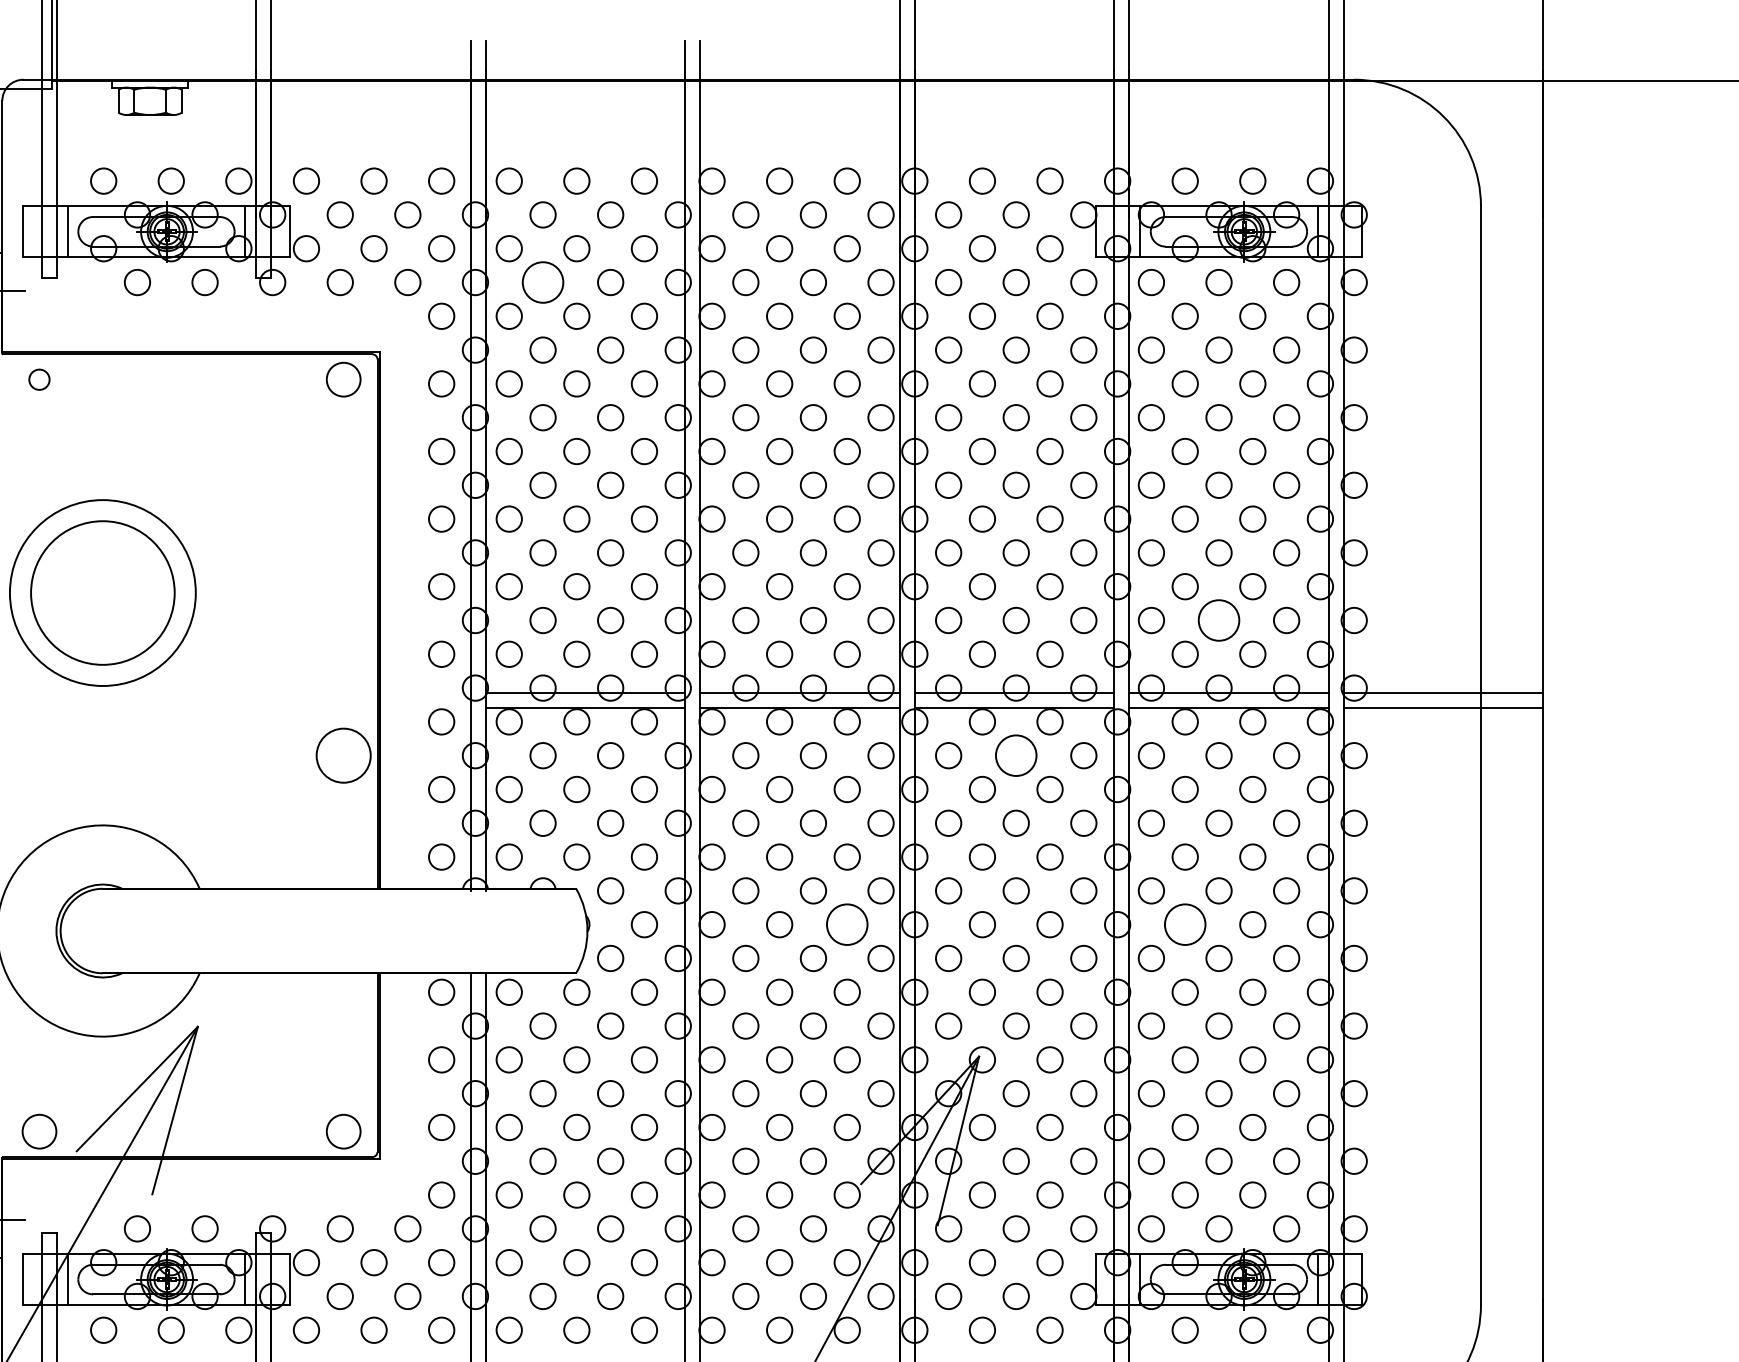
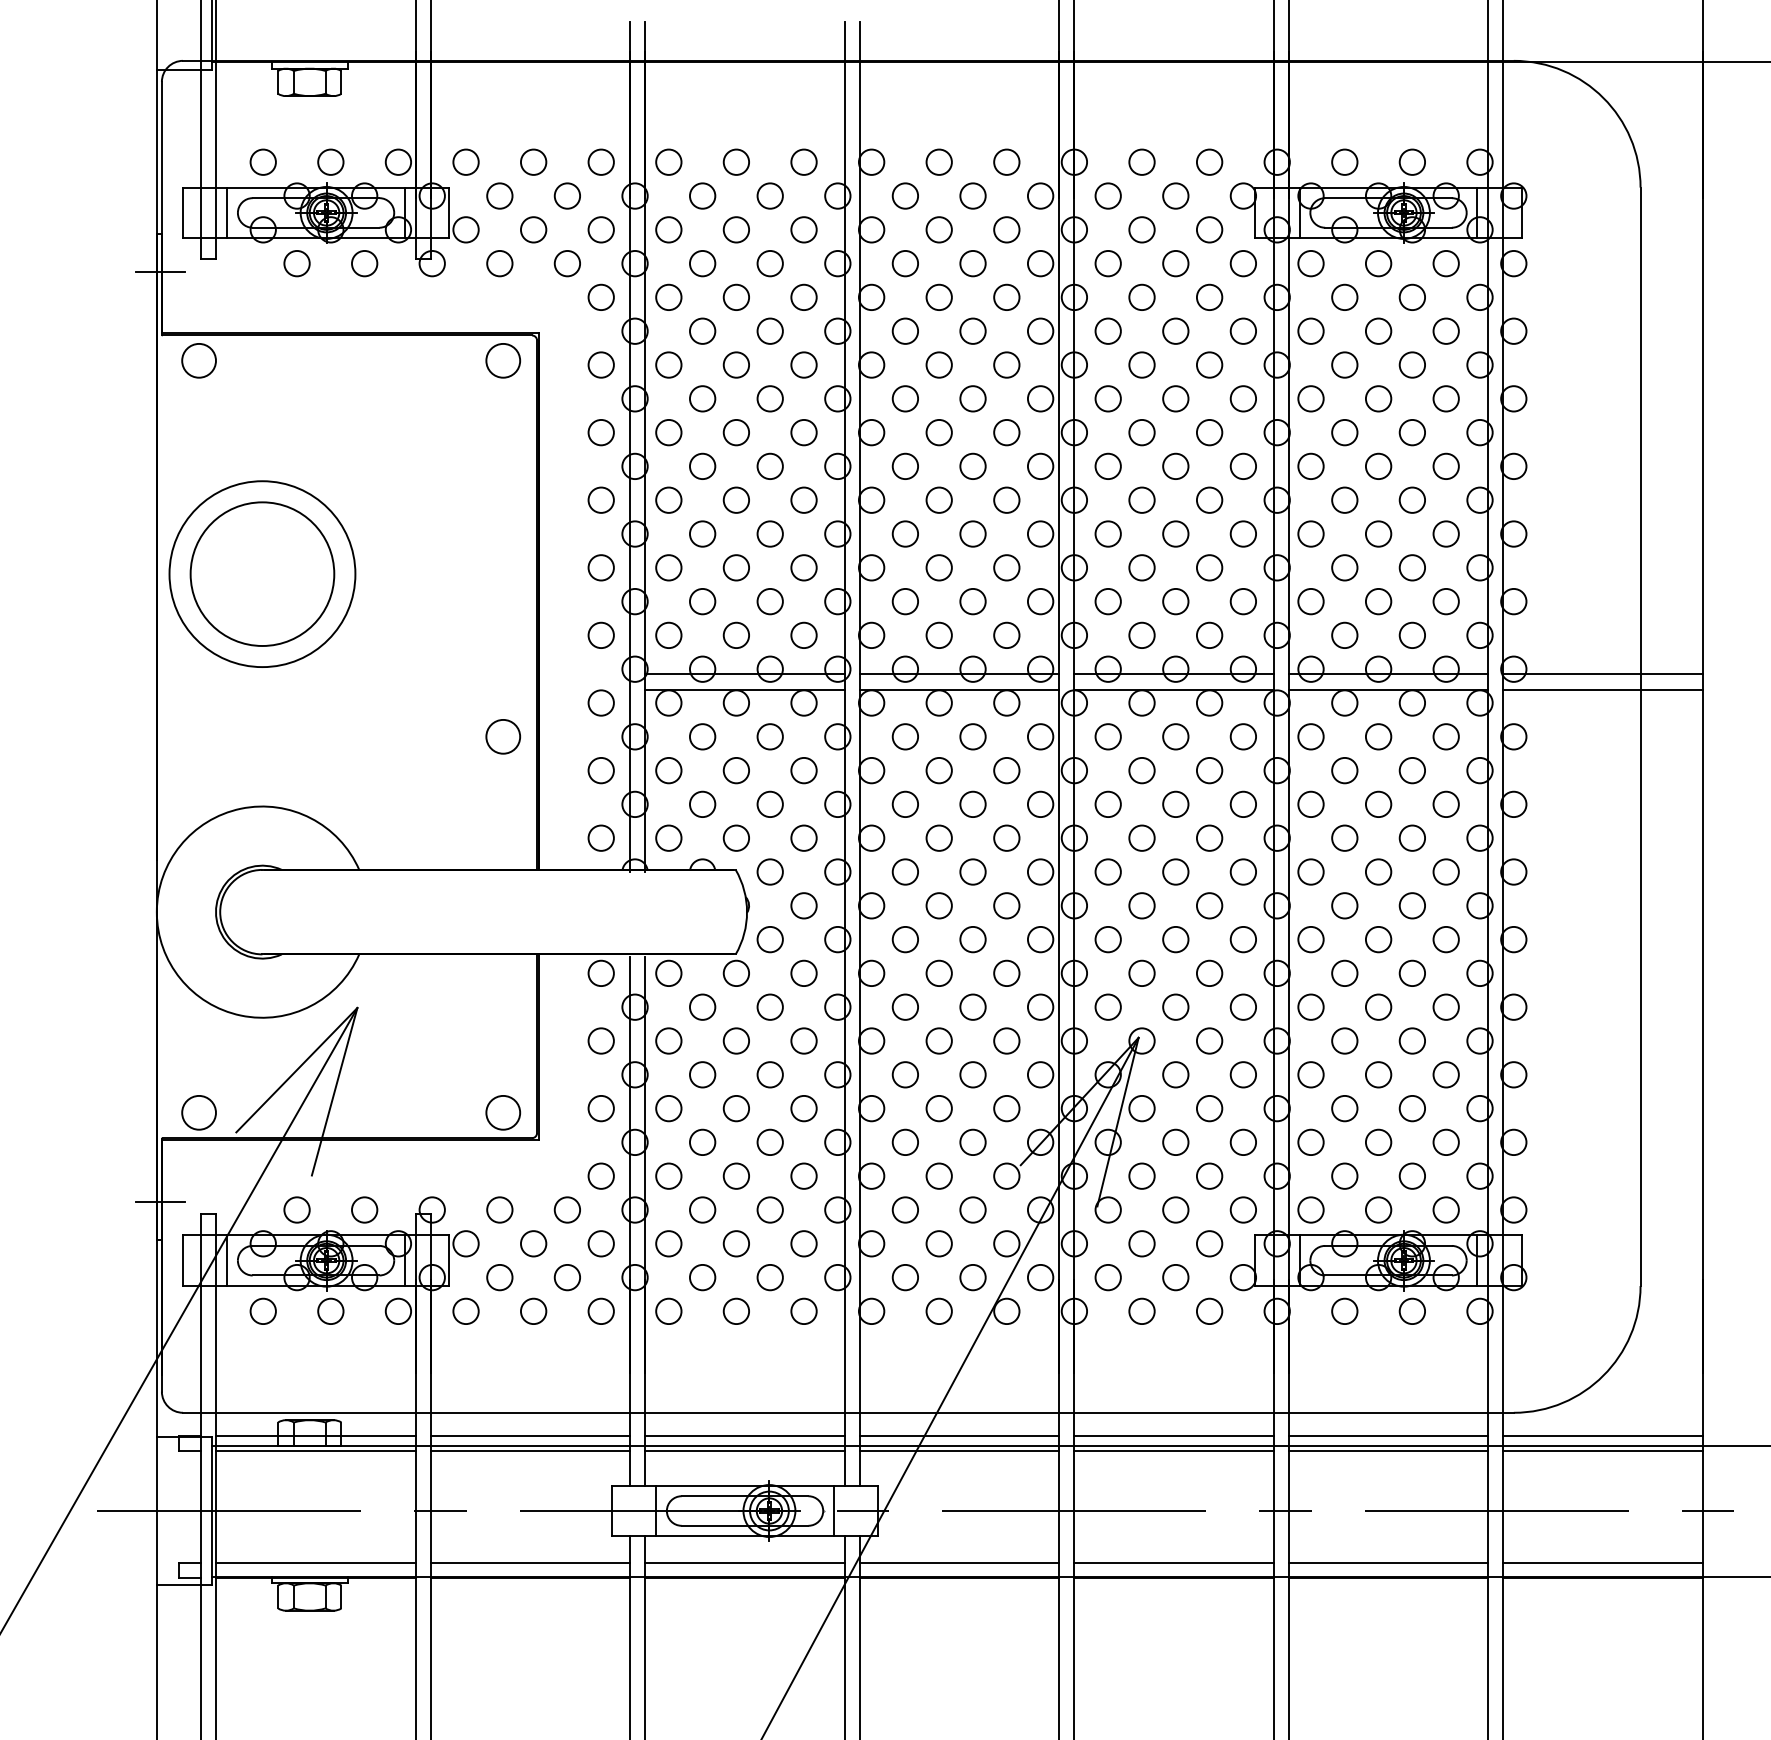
circle: (542, 282) -> (702, 263), size x0.62
circle: (38, 379) -> (198, 360), size x1.67
circle: (1218, 620) -> (1378, 601), size x0.62
circle: (343, 755) -> (503, 736), size x0.62
circle: (1015, 755) -> (1175, 736), size x0.62
circle: (846, 924) -> (1006, 905), size x0.62
circle: (1184, 924) -> (1344, 905), size x0.62

